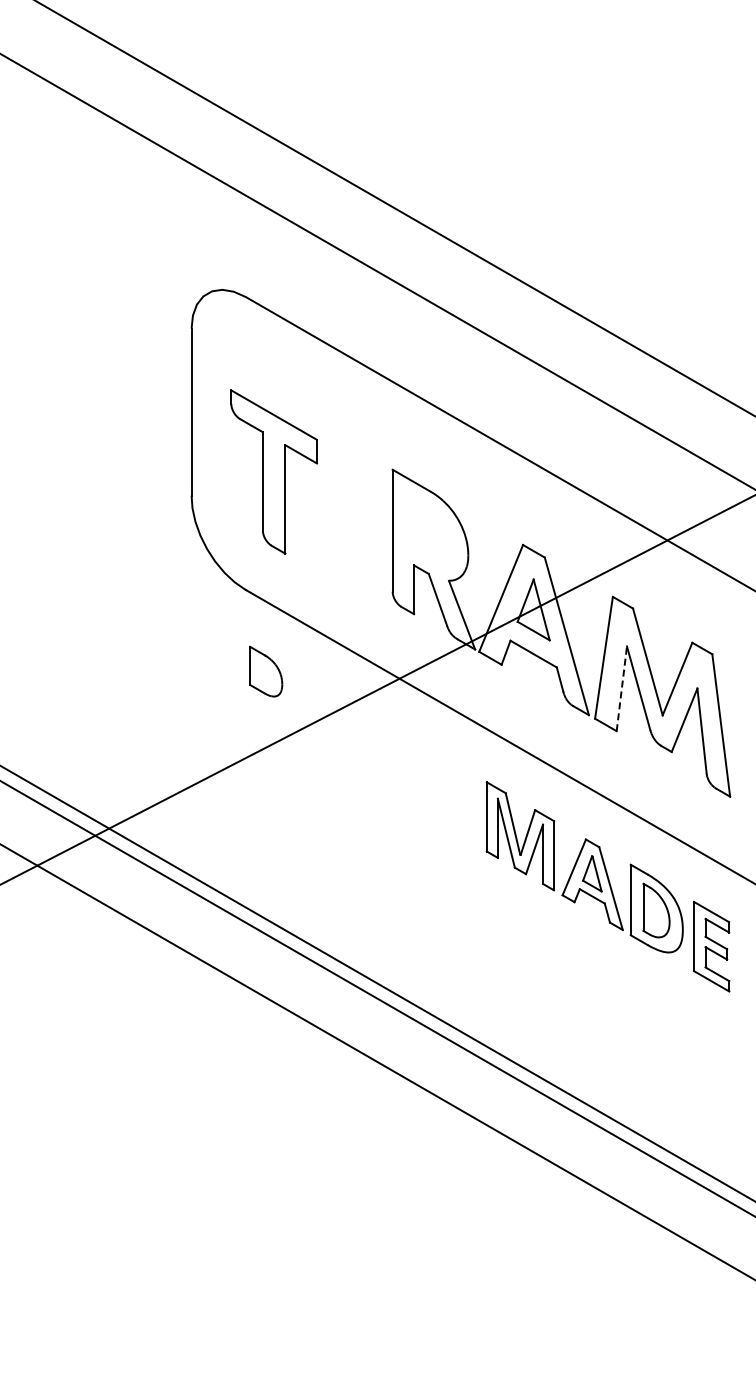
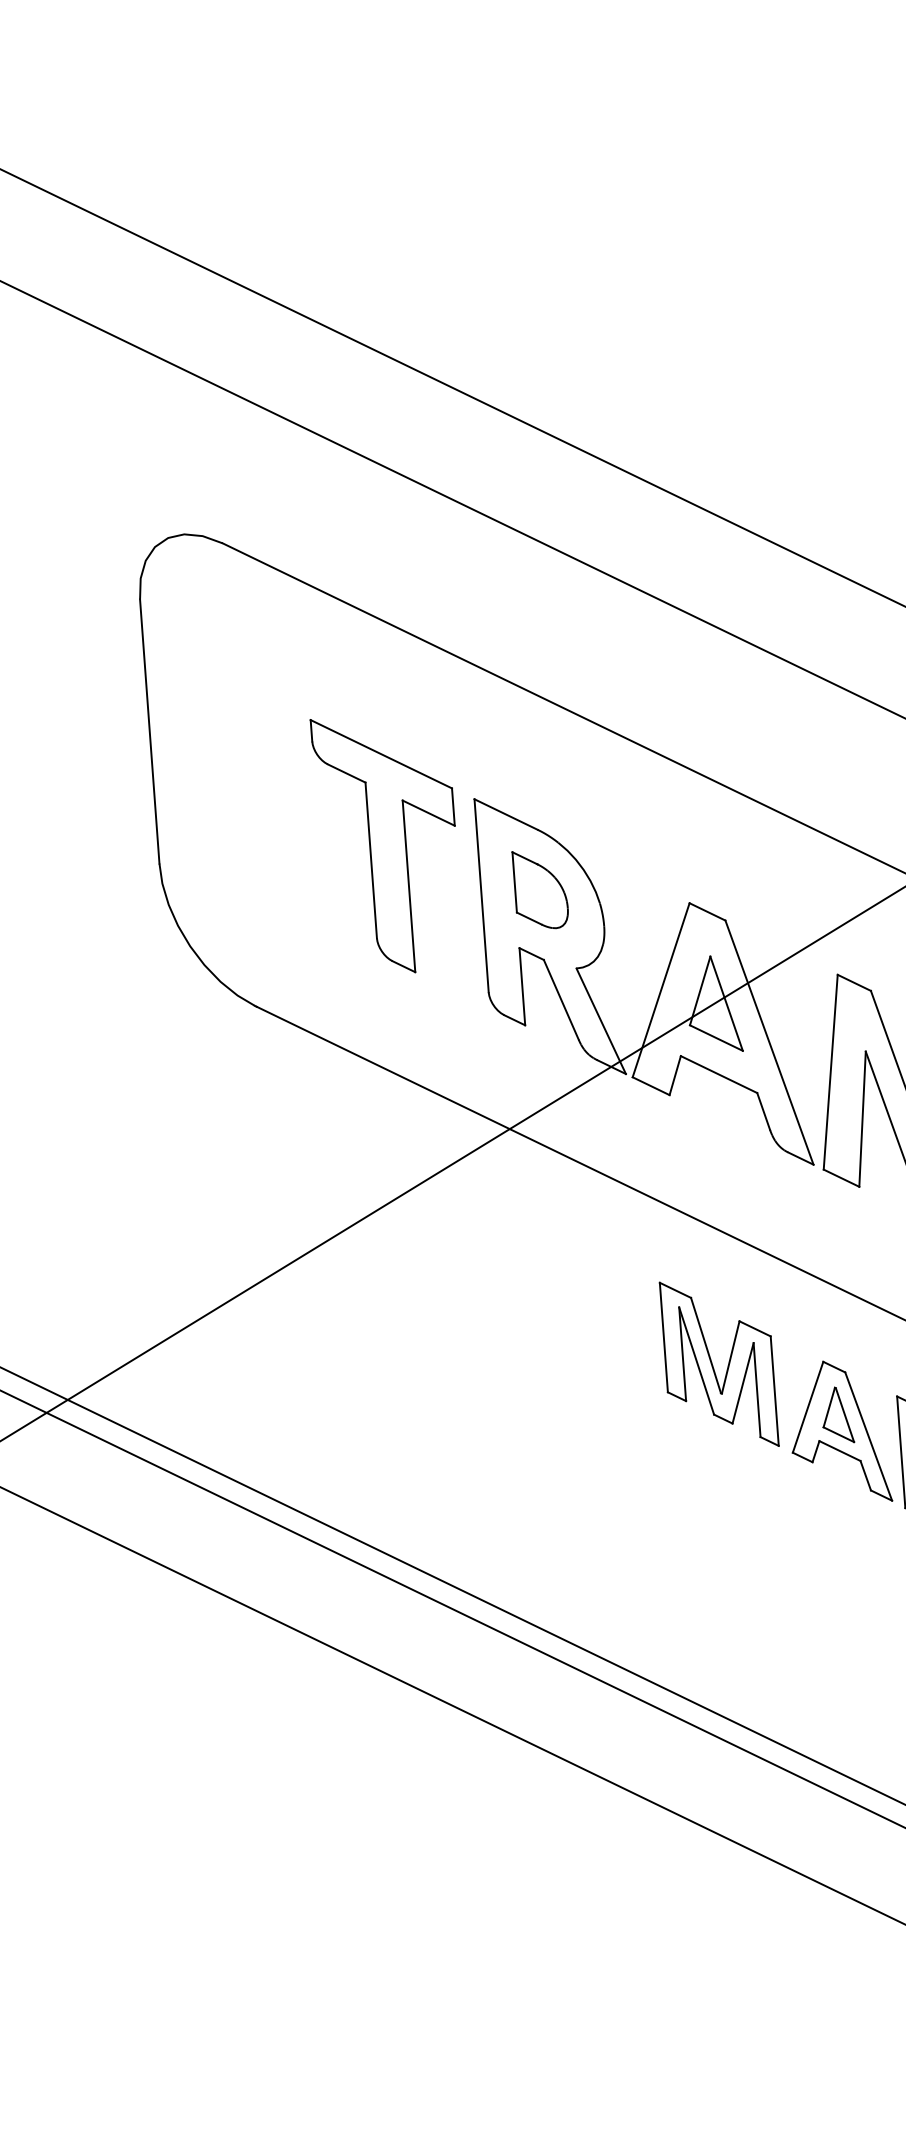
part: (274, 471) -> (388, 843), moved
part: (266, 671) -> (541, 889), moved
line: (621, 688) -> (861, 1118), dashed -> solid

